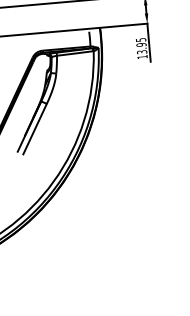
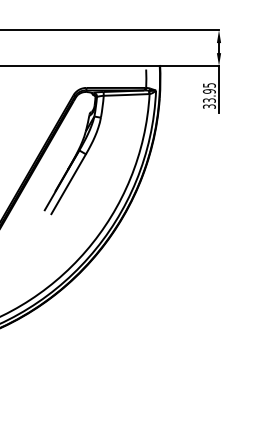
text: (142, 56) -> (209, 106), 13.95 -> 33.95

